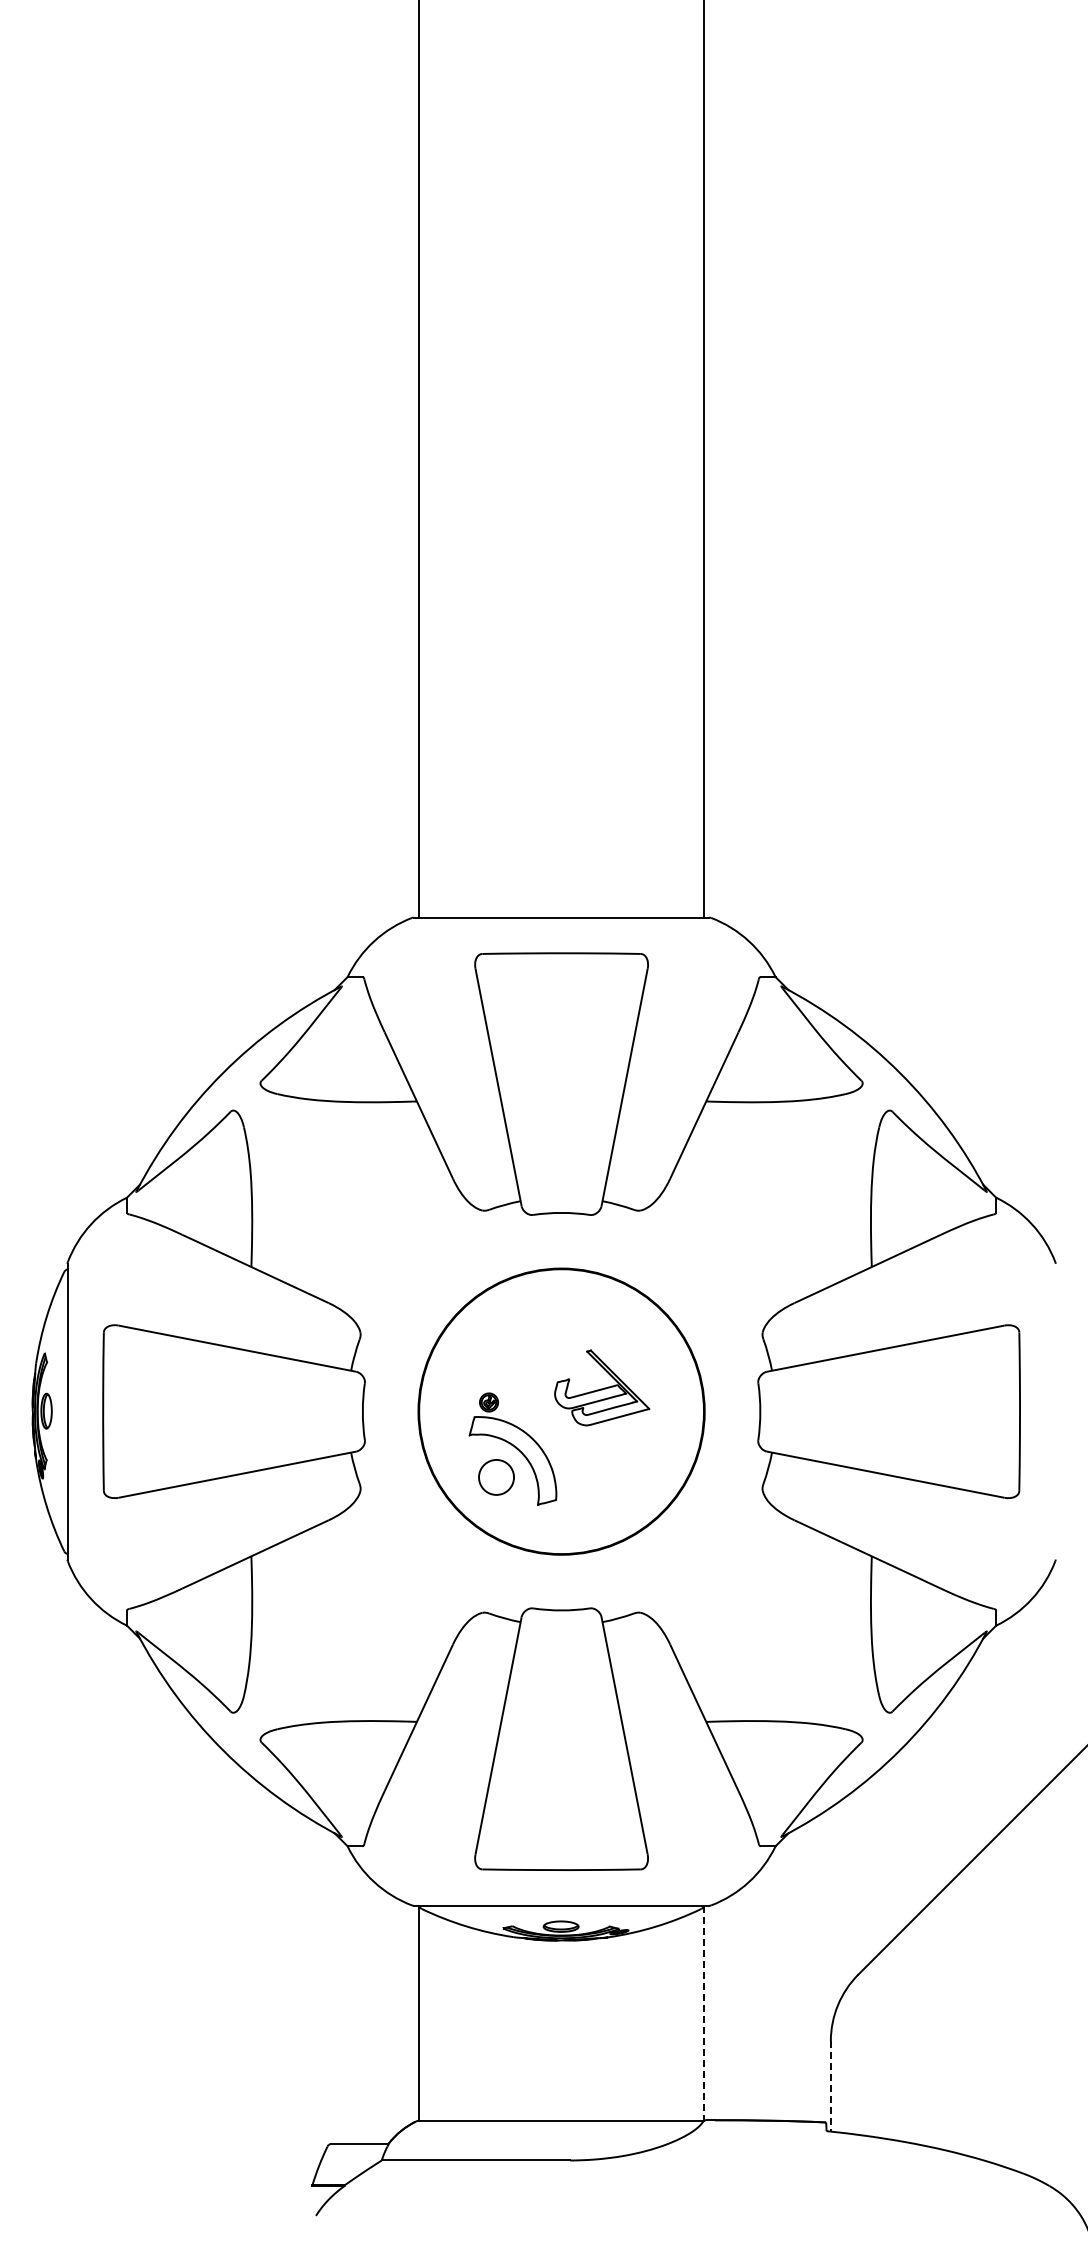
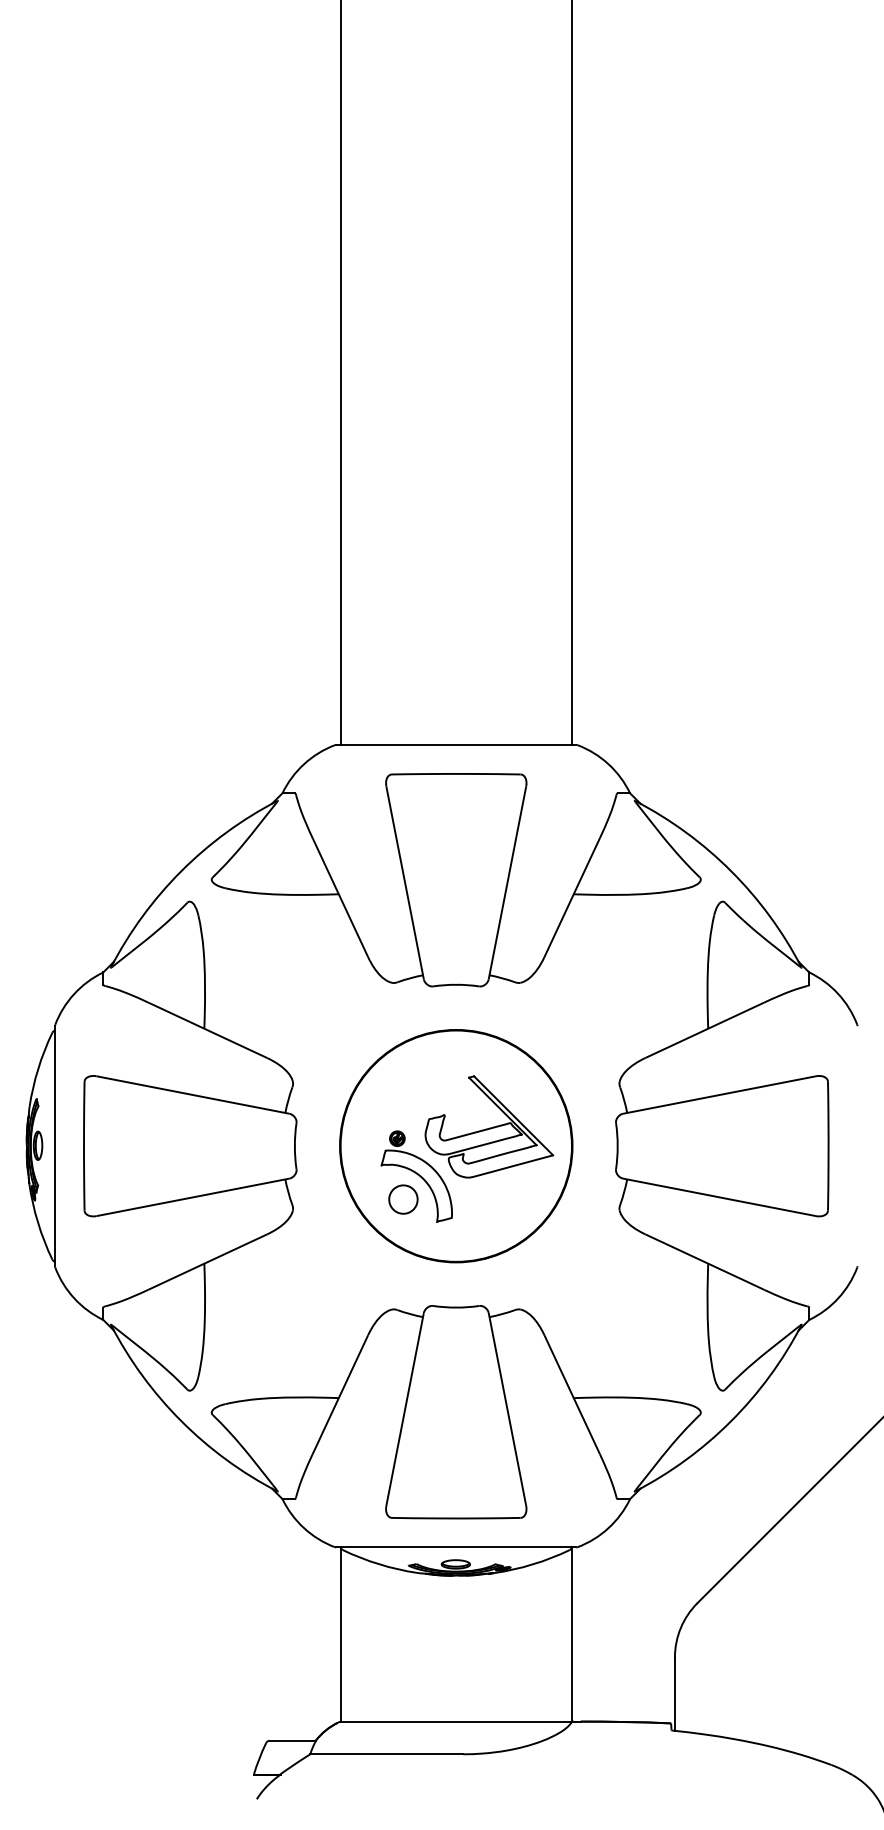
part: (601, 1387) -> (488, 1126), size x1.67
line: (704, 2013) -> (572, 1634), dashed -> solid
line: (830, 2086) -> (674, 1694), dashed -> solid

